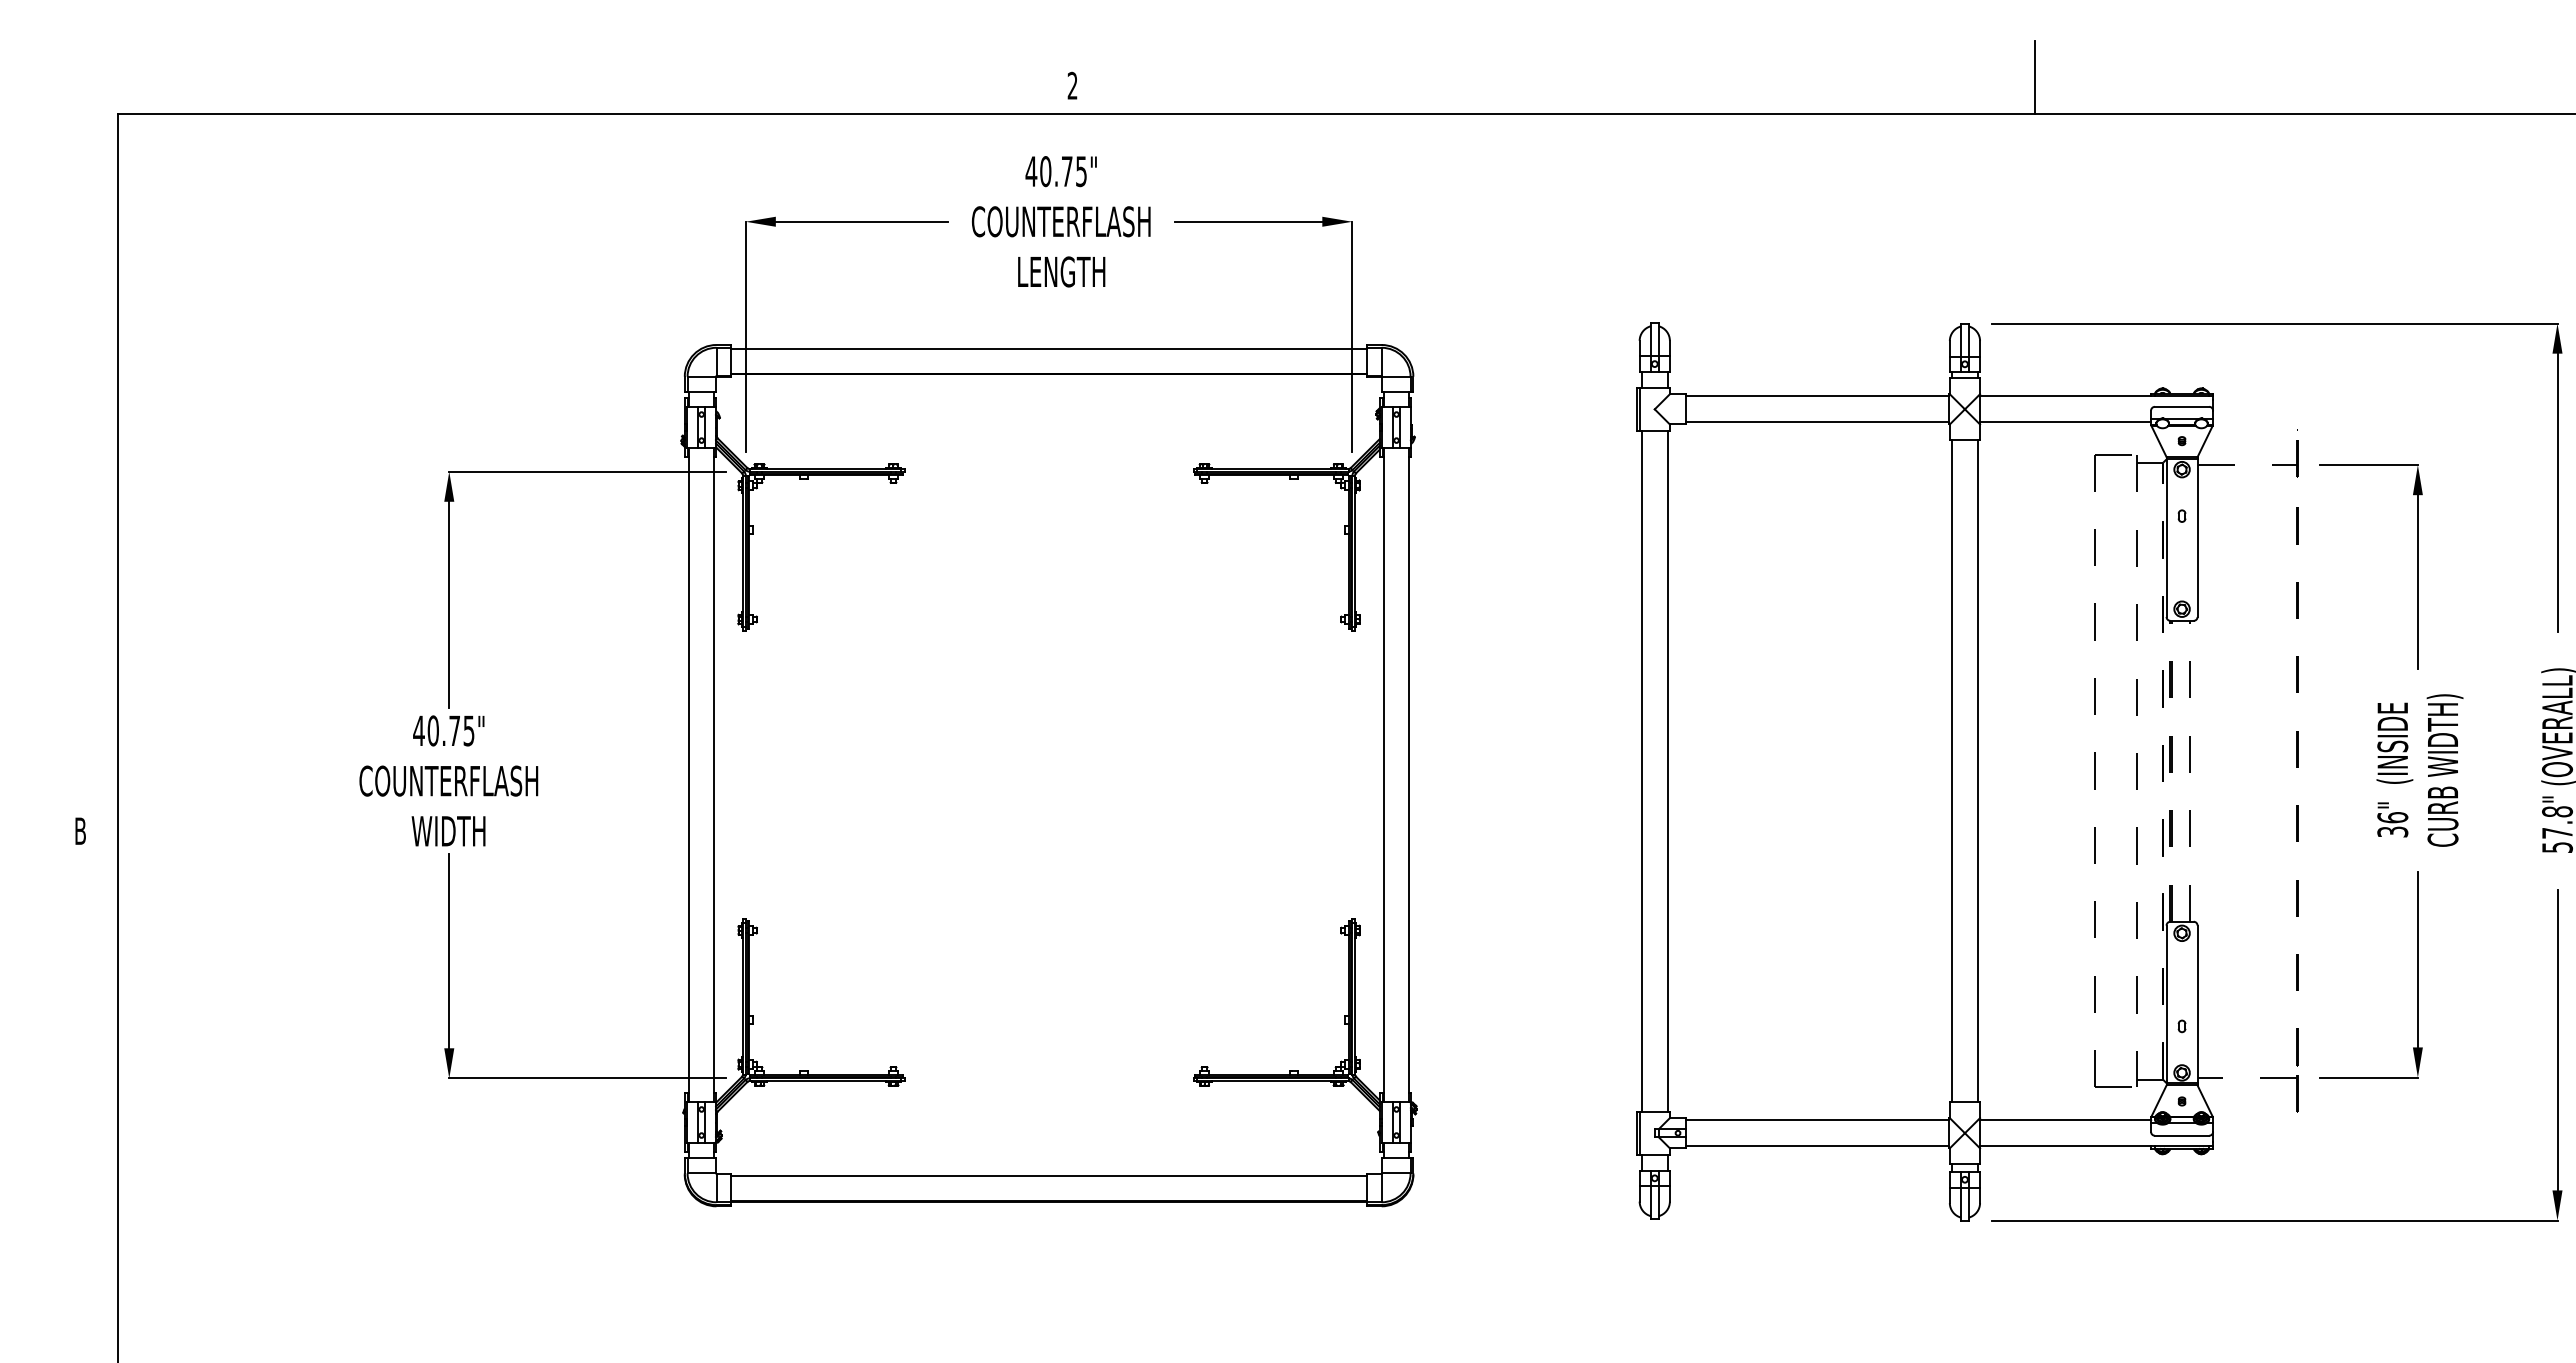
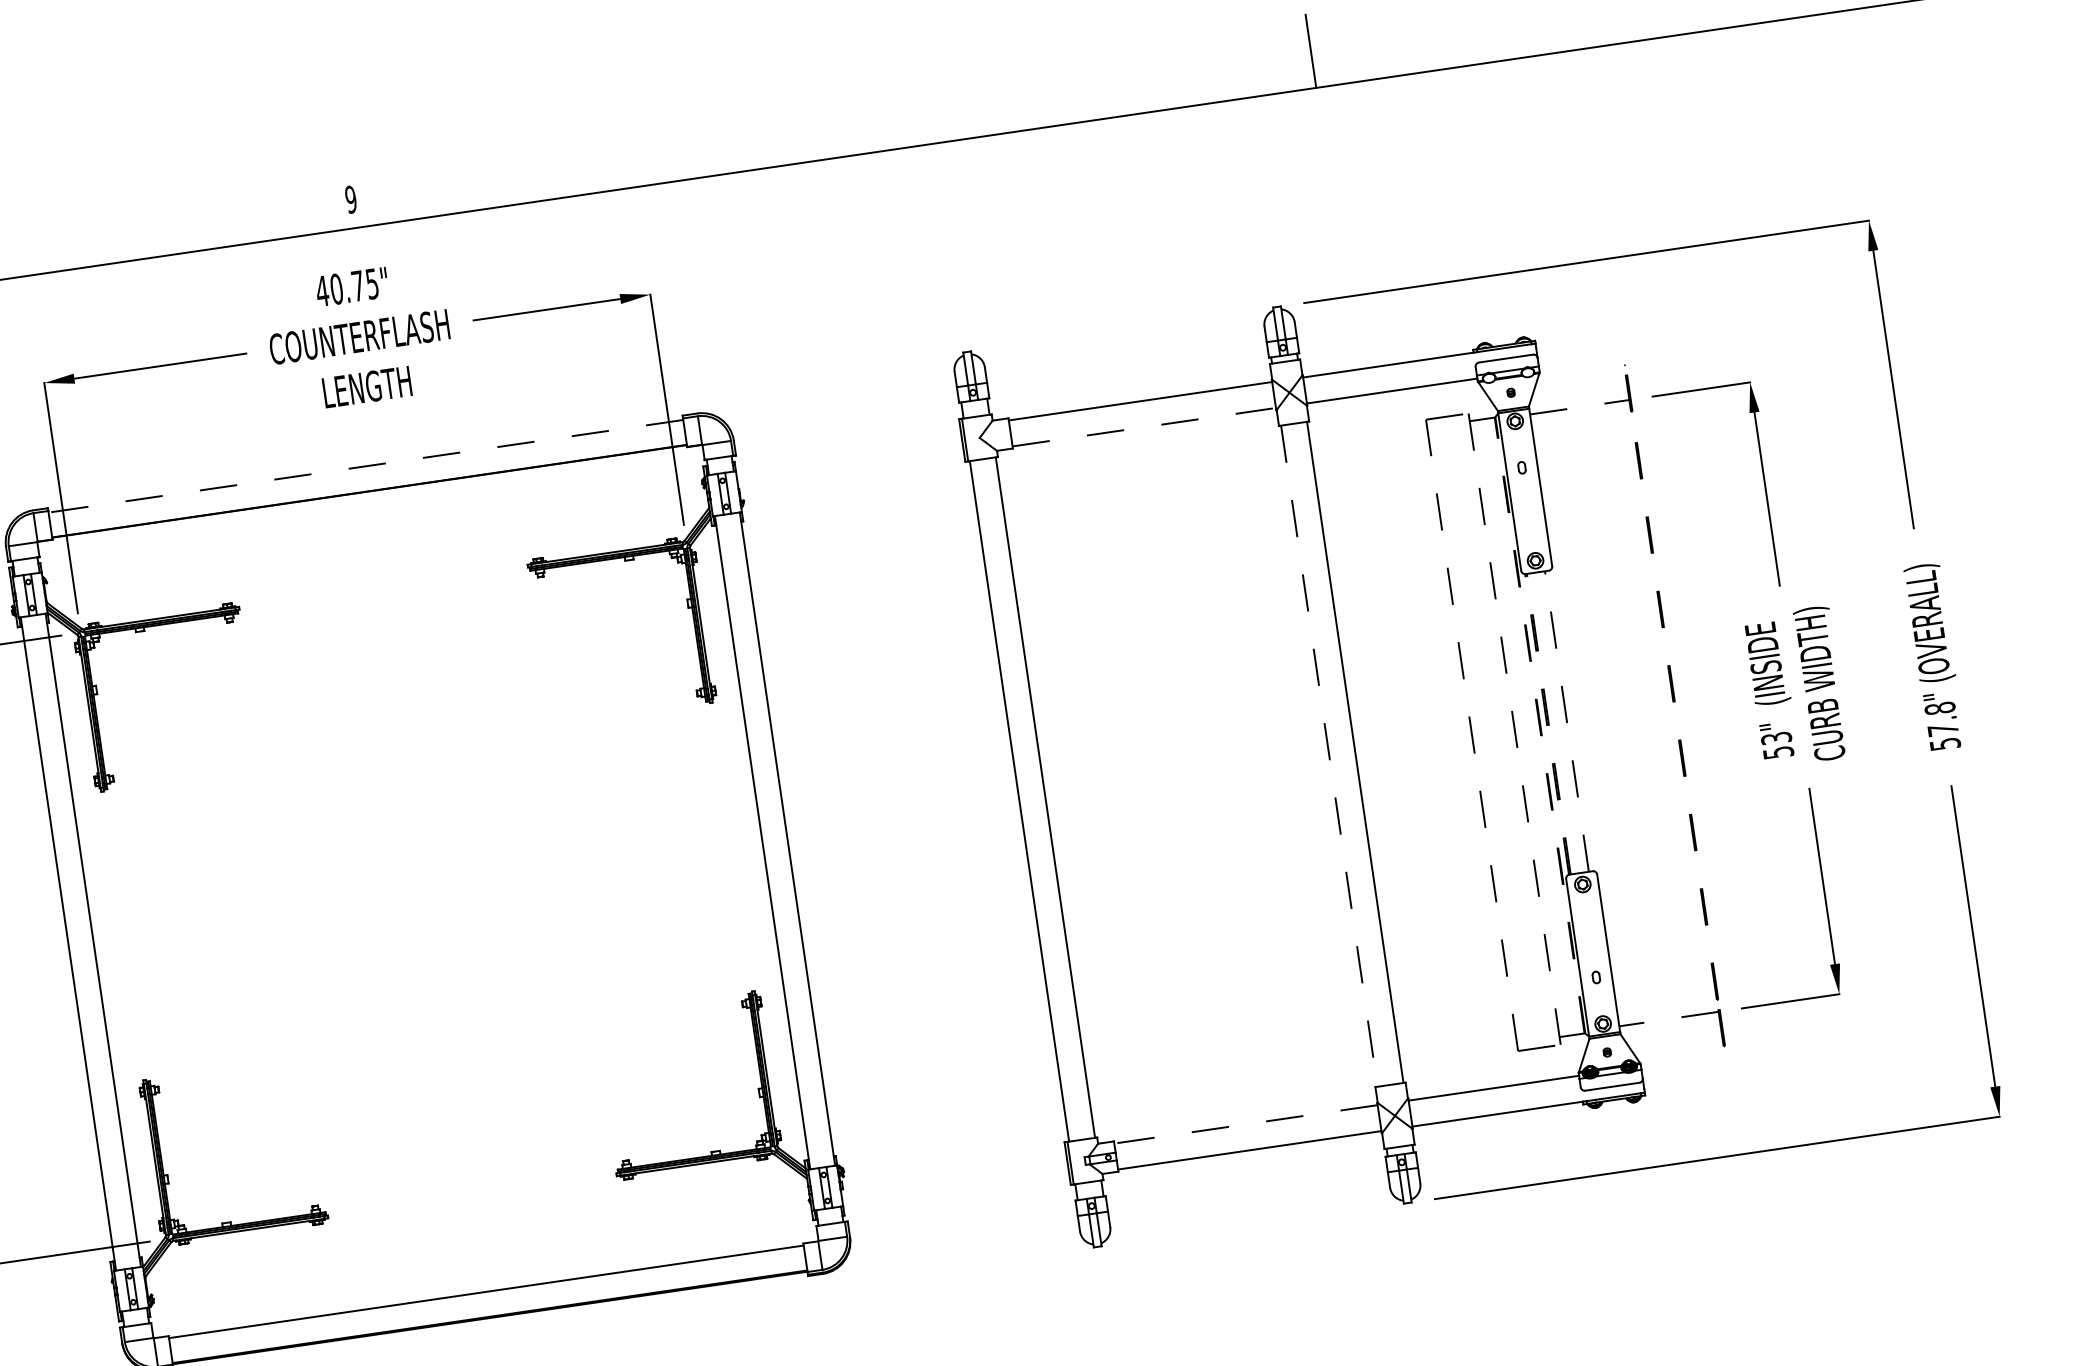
text: (1072, 85) -> (350, 199), 2 -> 9
line: (1049, 349) -> (366, 466), solid -> dashed
line: (1817, 422) -> (1144, 427), solid -> dashed
line: (1951, 771) -> (1328, 756), solid -> dashed
text: (2392, 824) -> (1777, 745), 36" -> 53"
line: (1817, 1120) -> (1245, 1124), solid -> dashed

